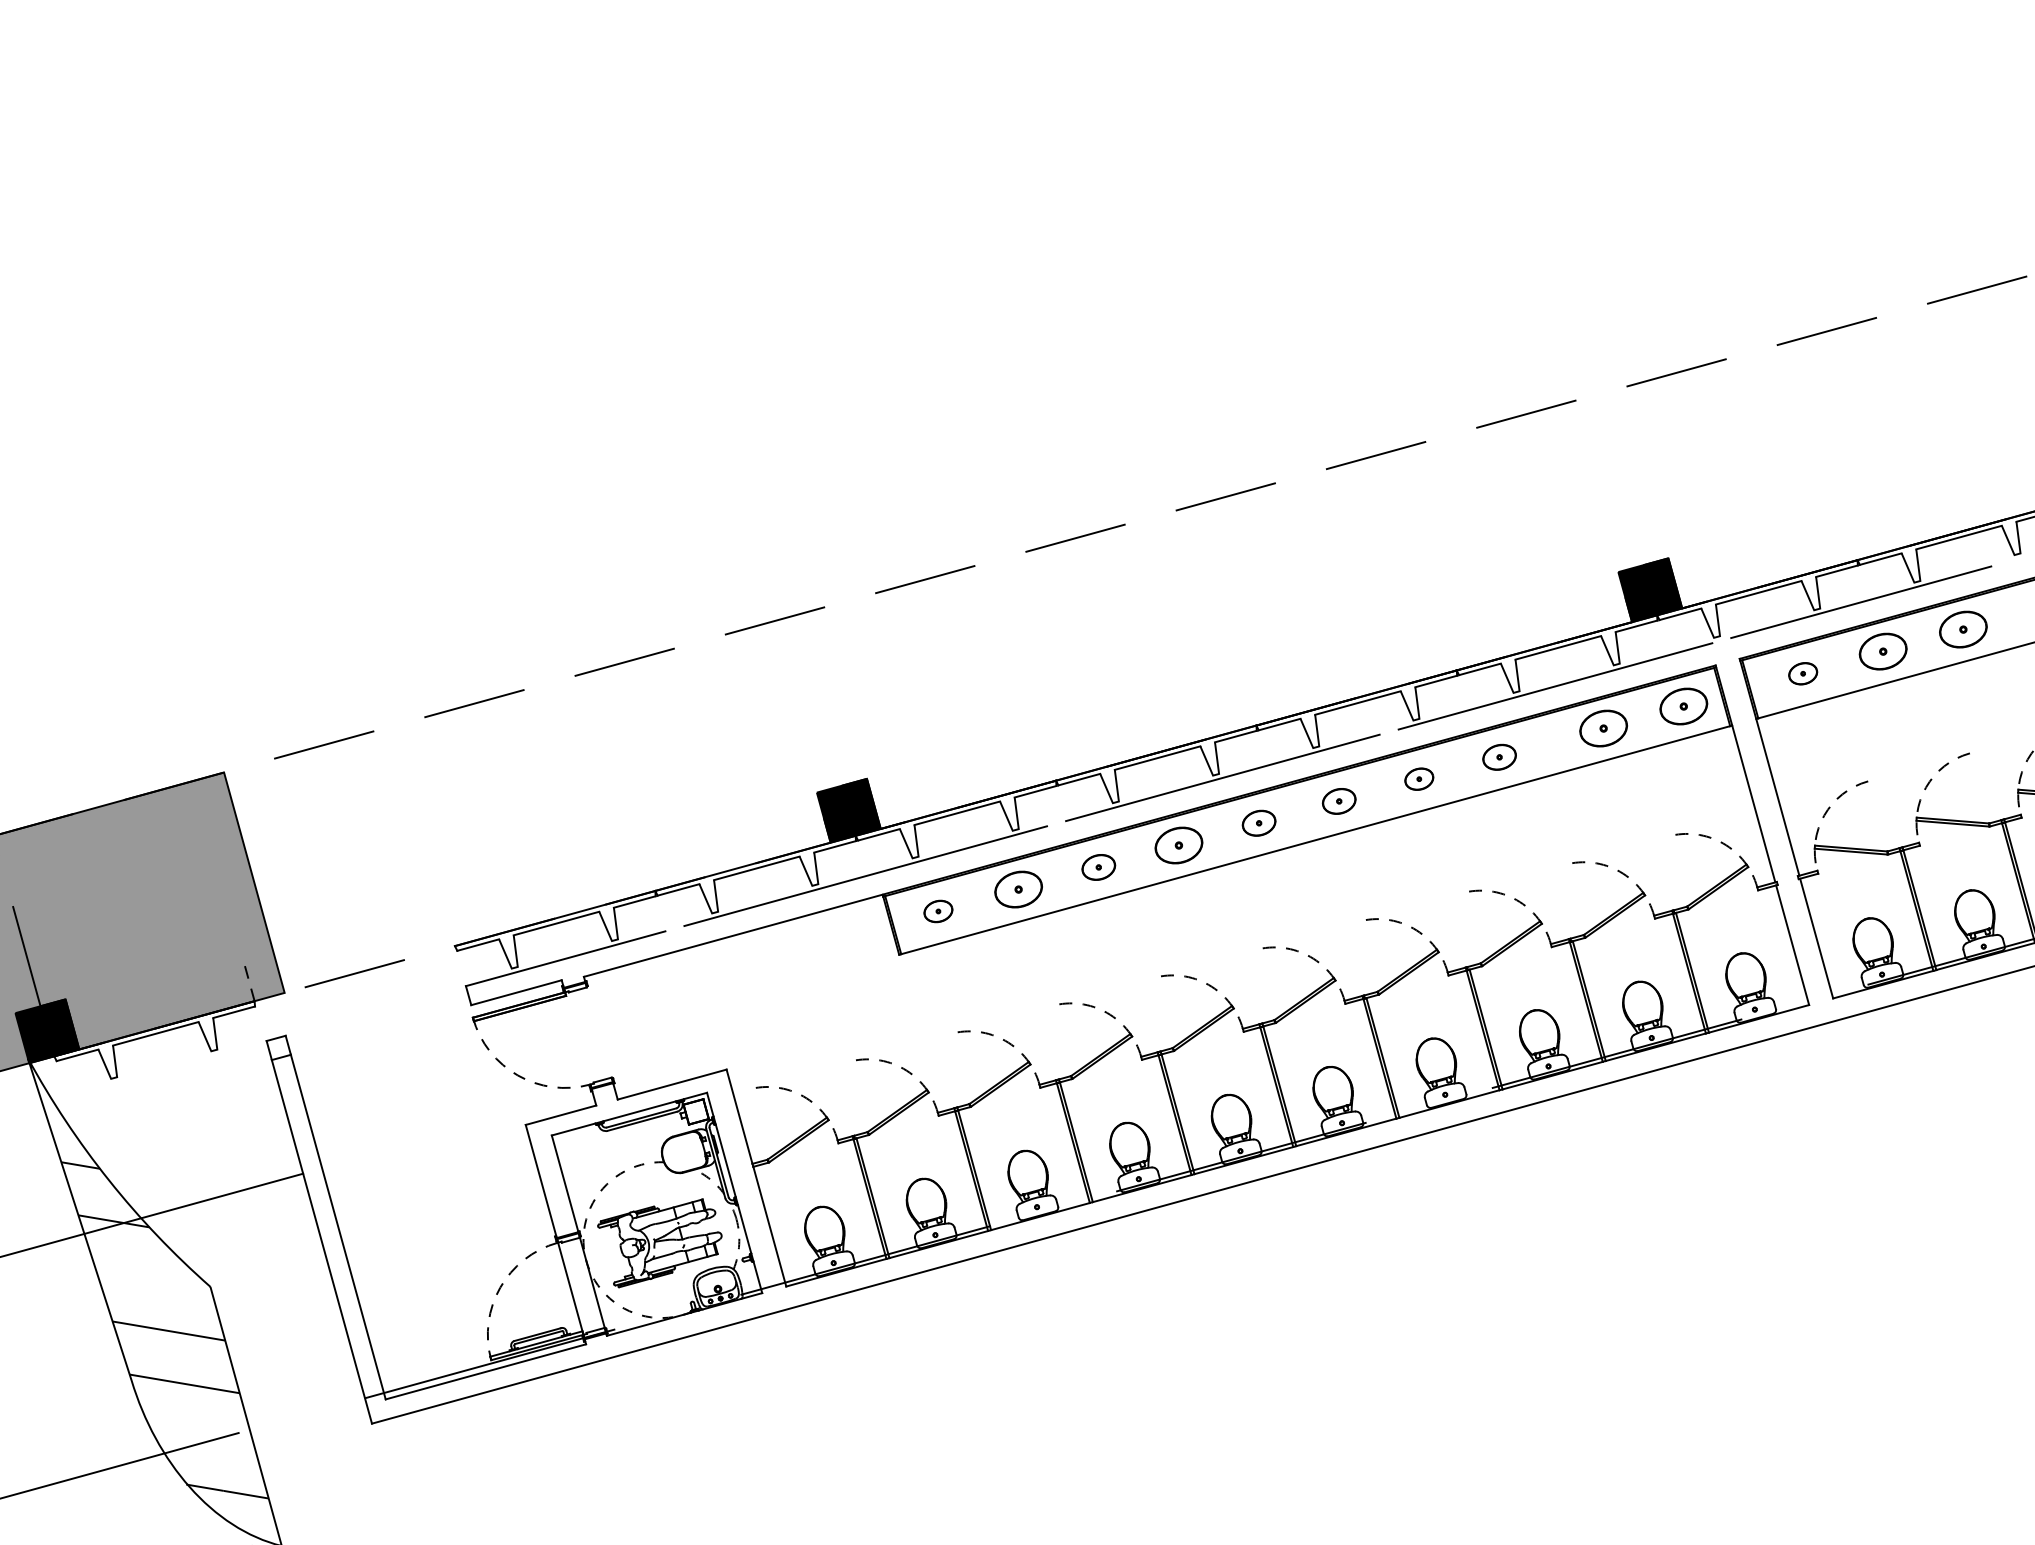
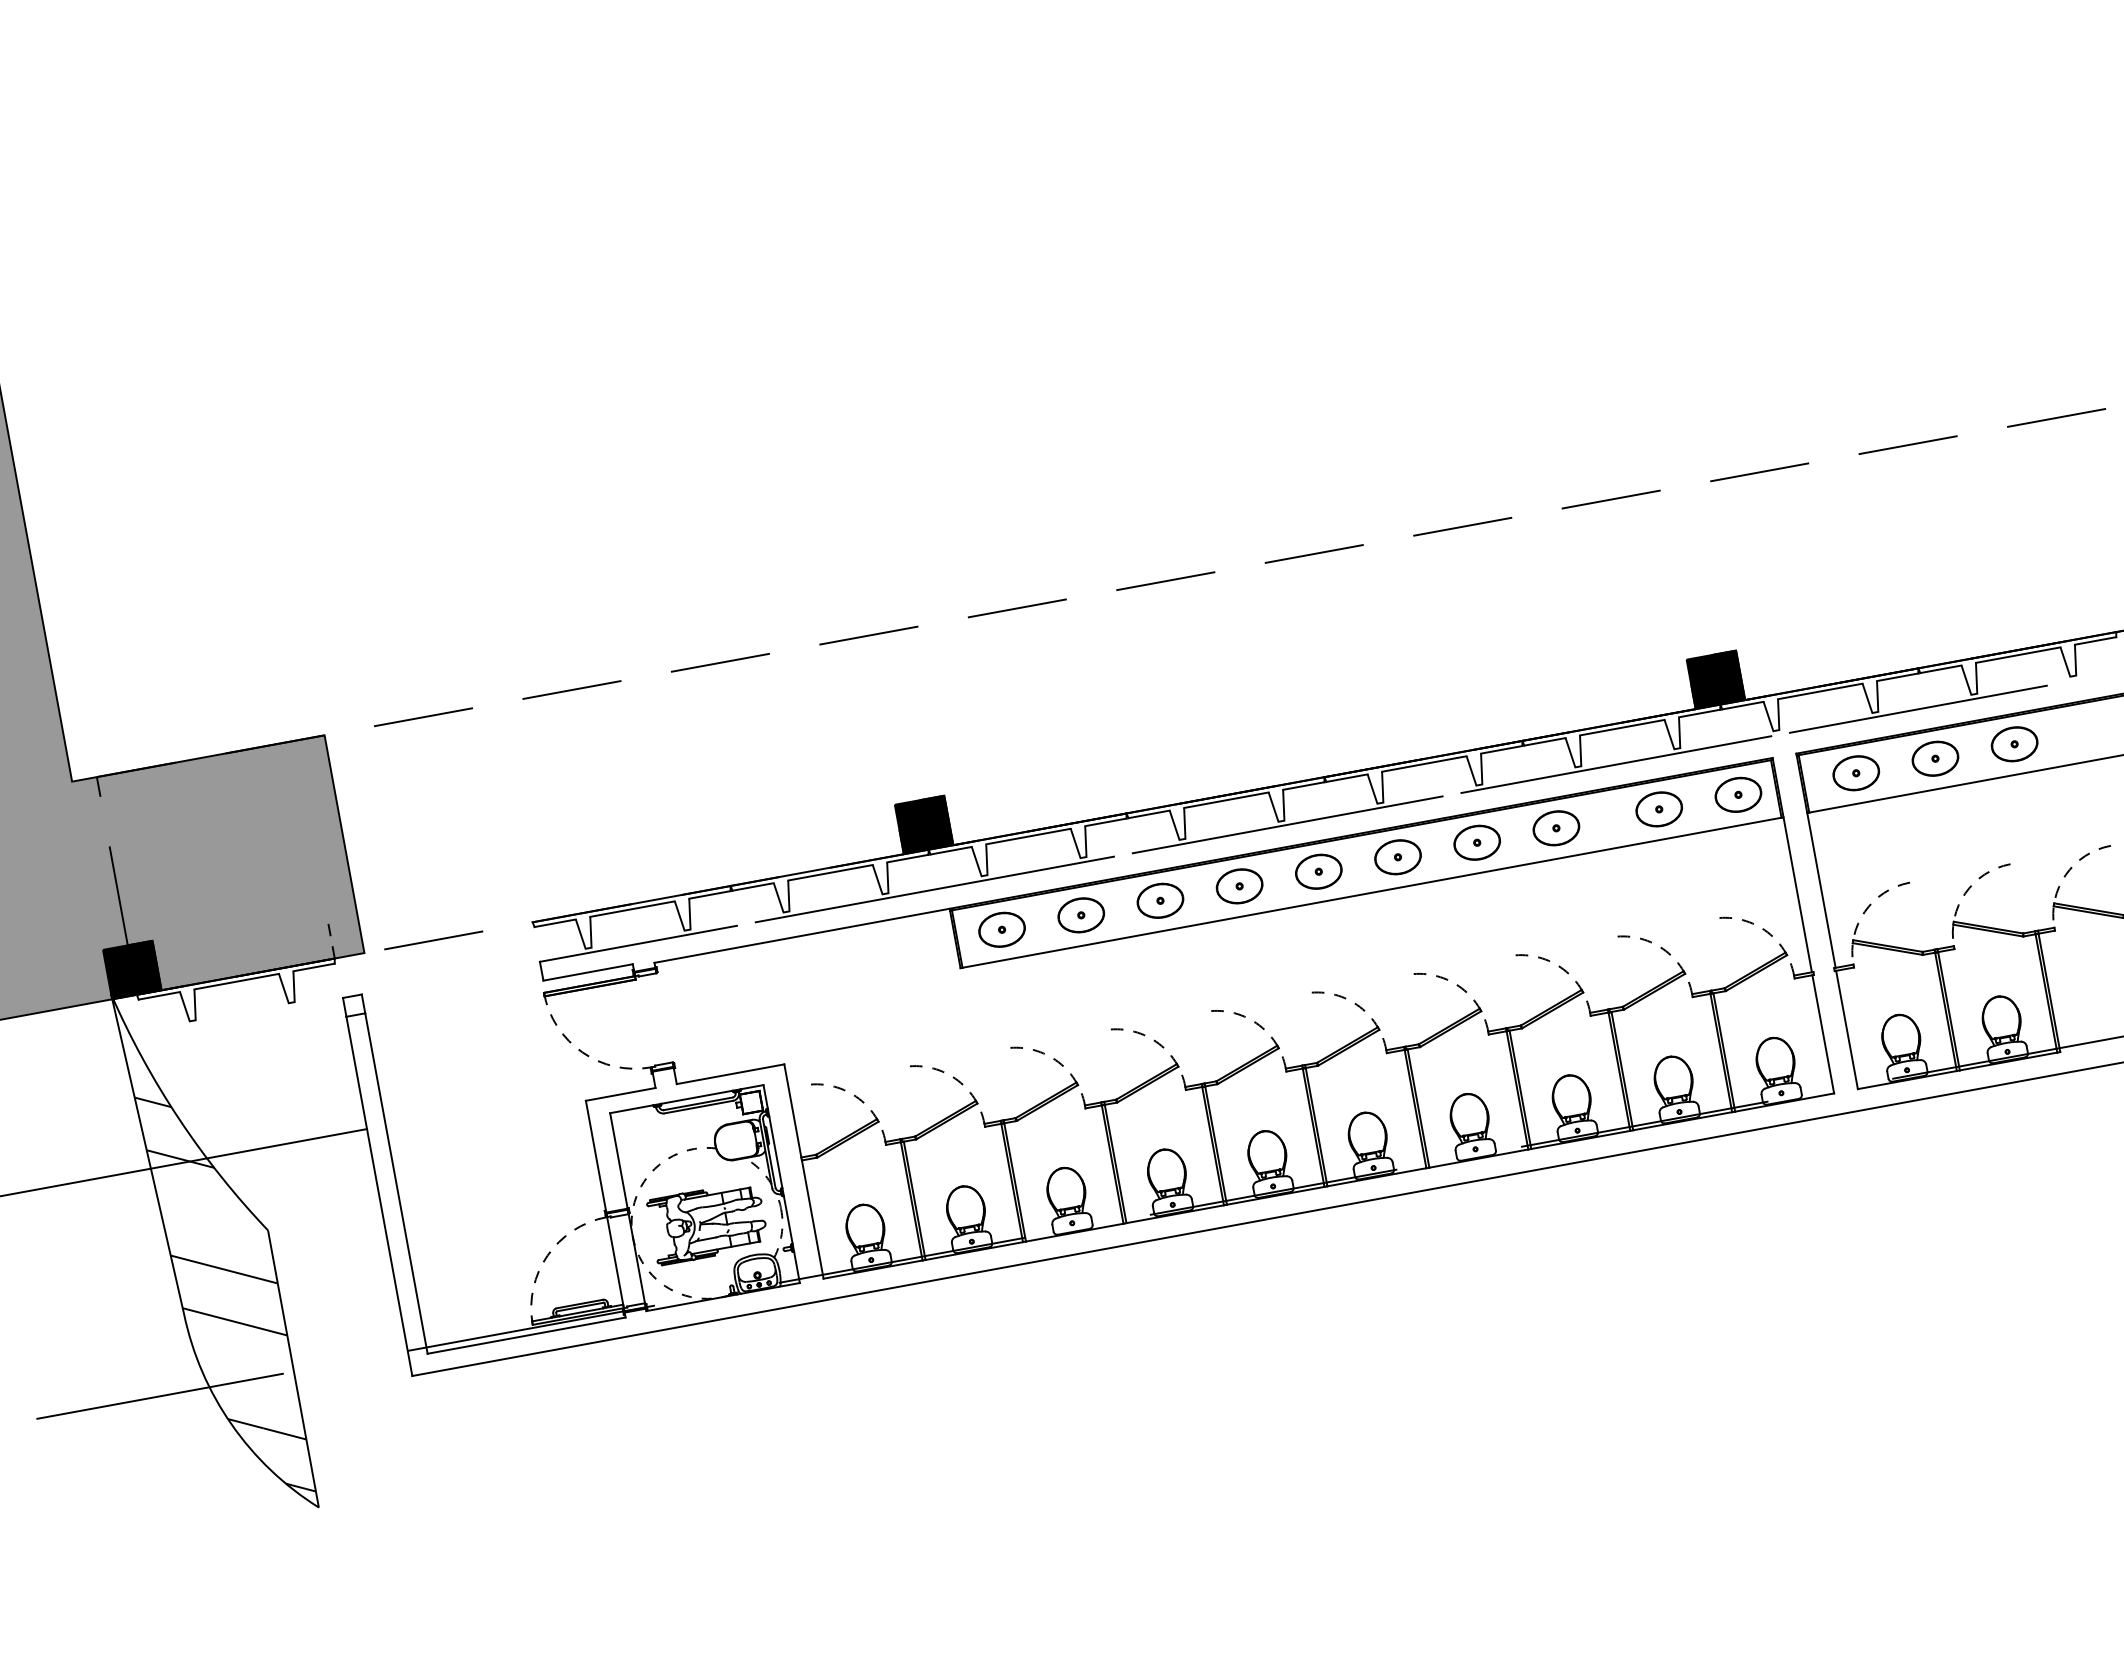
part: (1803, 673) -> (1856, 773), size x1.67
part: (1499, 757) -> (1556, 828), size x1.43
part: (1418, 779) -> (1476, 842), size x1.67
part: (1338, 801) -> (1397, 857), size x1.43
part: (1258, 823) -> (1318, 871), size x1.43
part: (1098, 867) -> (1160, 900), size x1.43
part: (937, 911) -> (1001, 929), size x1.67

